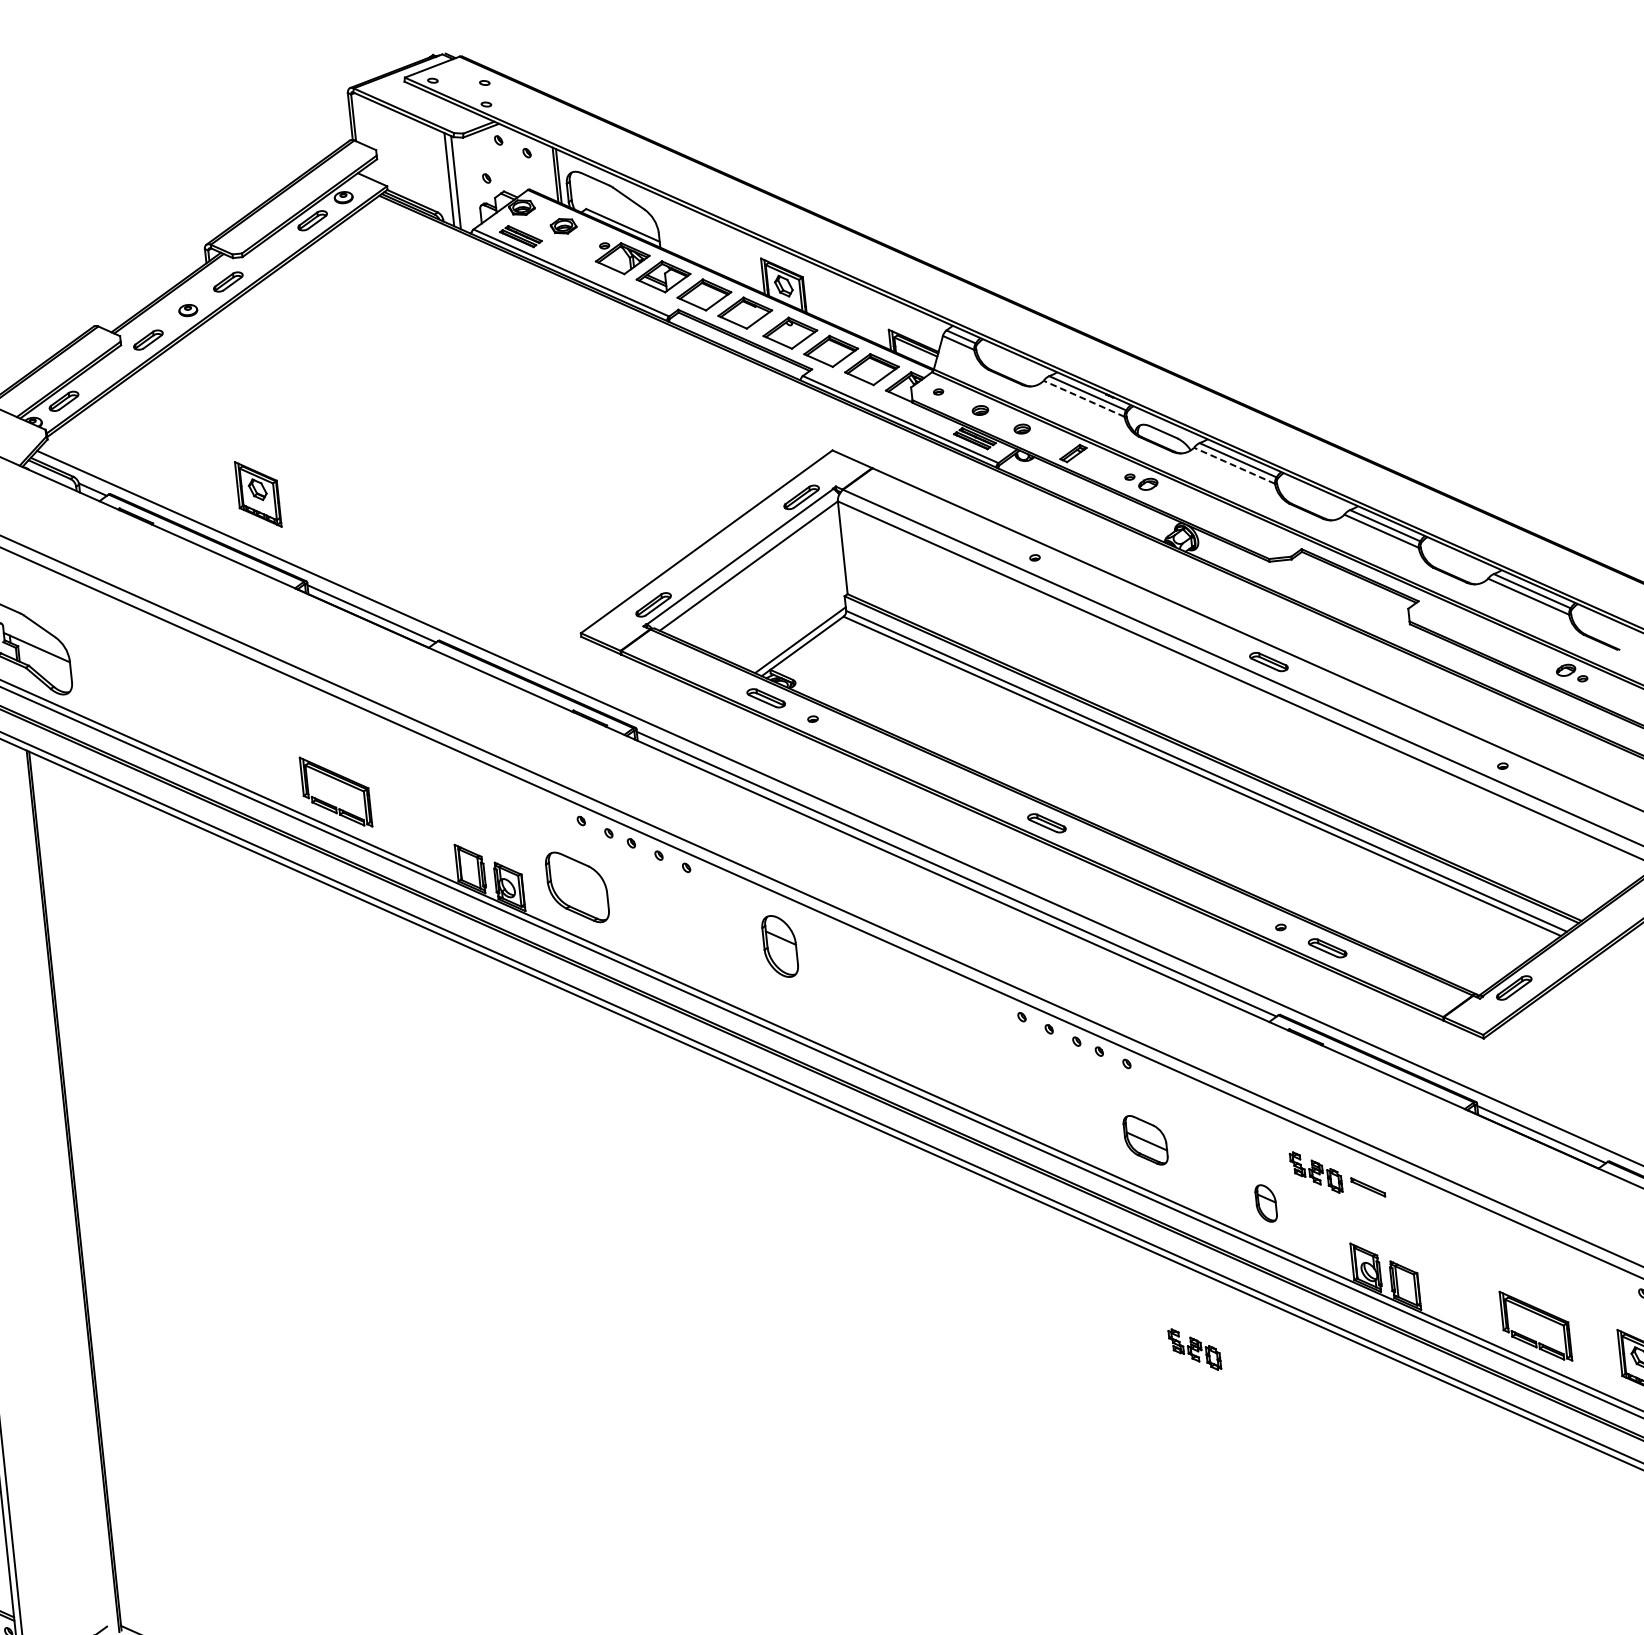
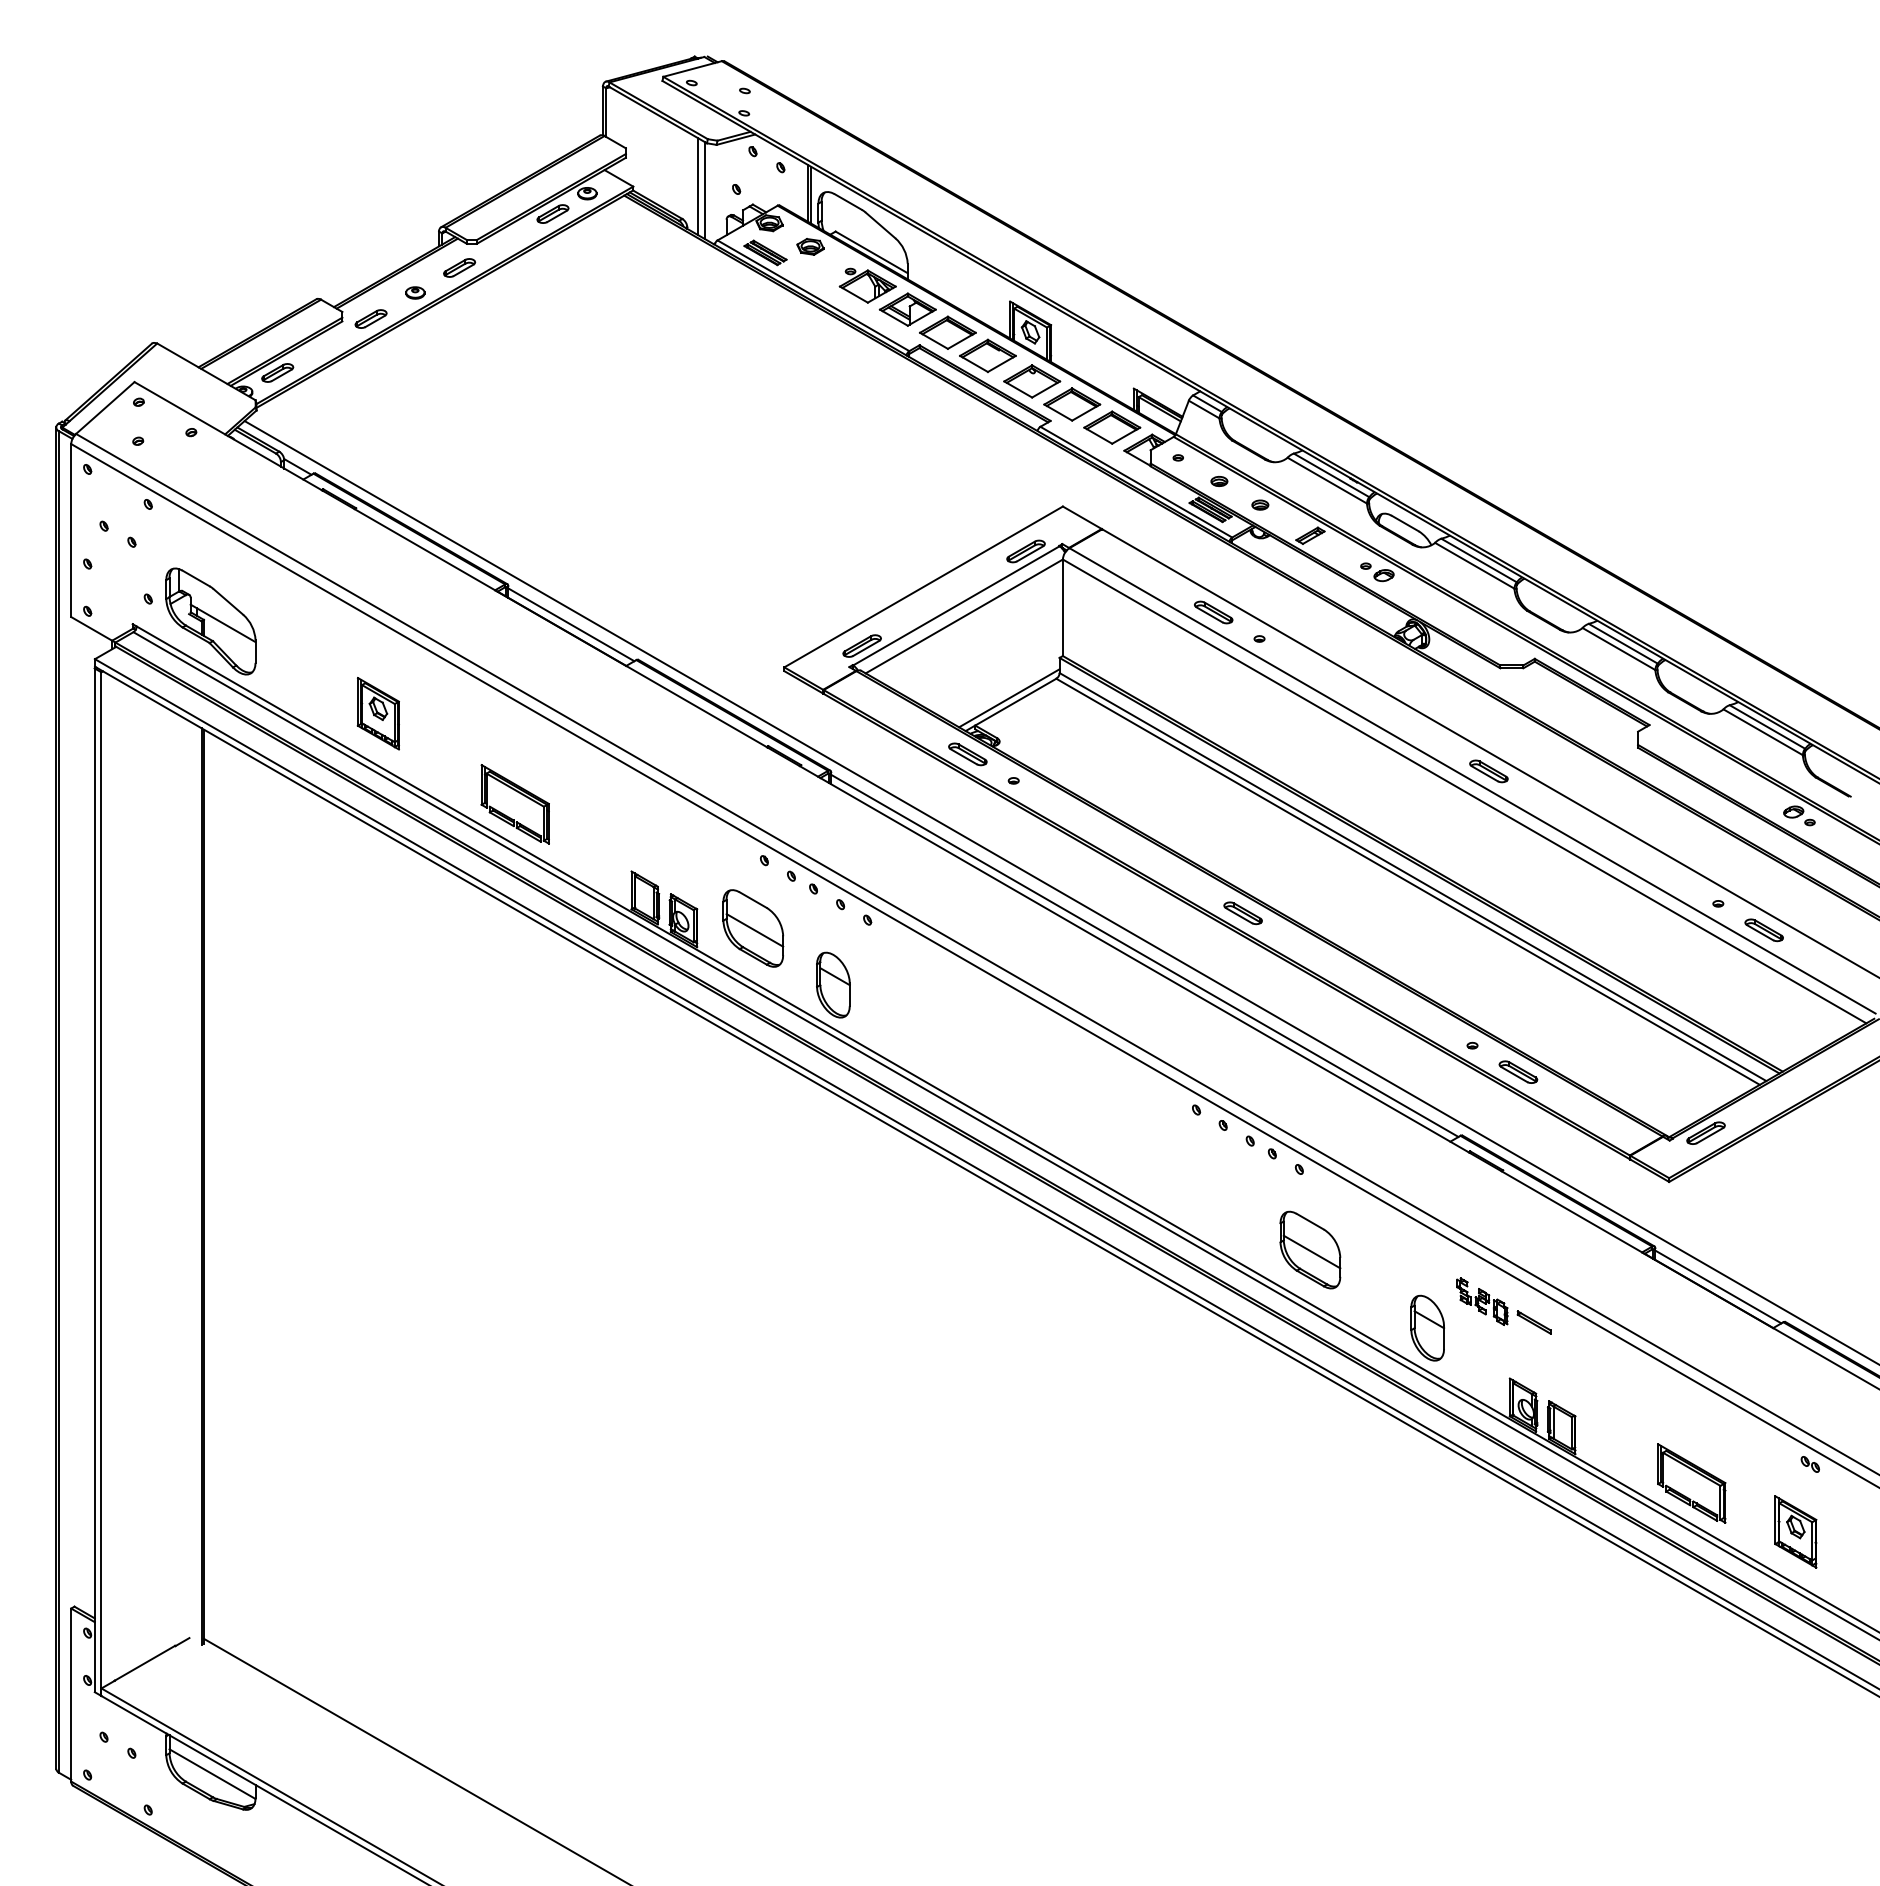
line: (1084, 398) -> (1327, 480), dashed -> solid
line: (1234, 465) -> (1474, 565), dashed -> solid
part: (257, 494) -> (377, 713), moved
part: (988, 537) -> (1213, 612), added
part: (1549, 787) -> (1763, 930), added
line: (578, 889) -> (754, 930), added
part: (780, 945) -> (833, 984), moved
part: (1145, 1139) -> (1310, 1249), size x1.43
part: (1266, 1202) -> (1427, 1327), size x1.67
part: (1194, 1349) -> (1338, 1470), removed

